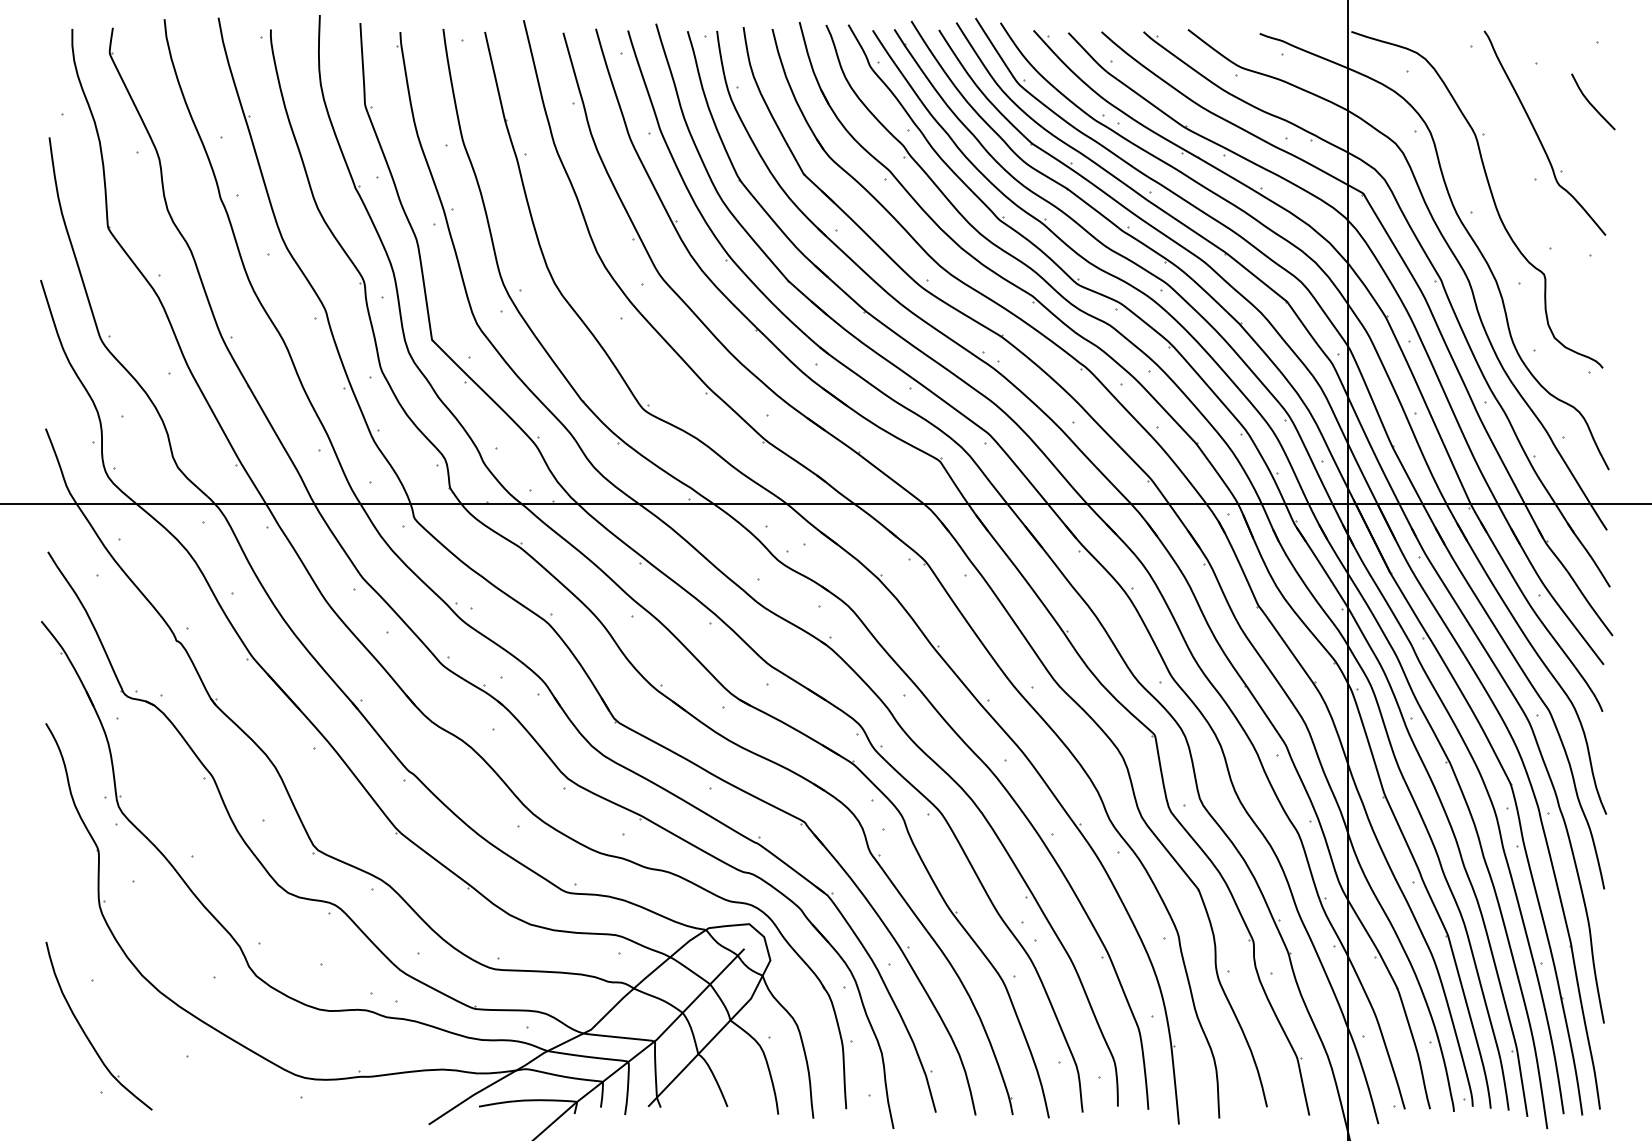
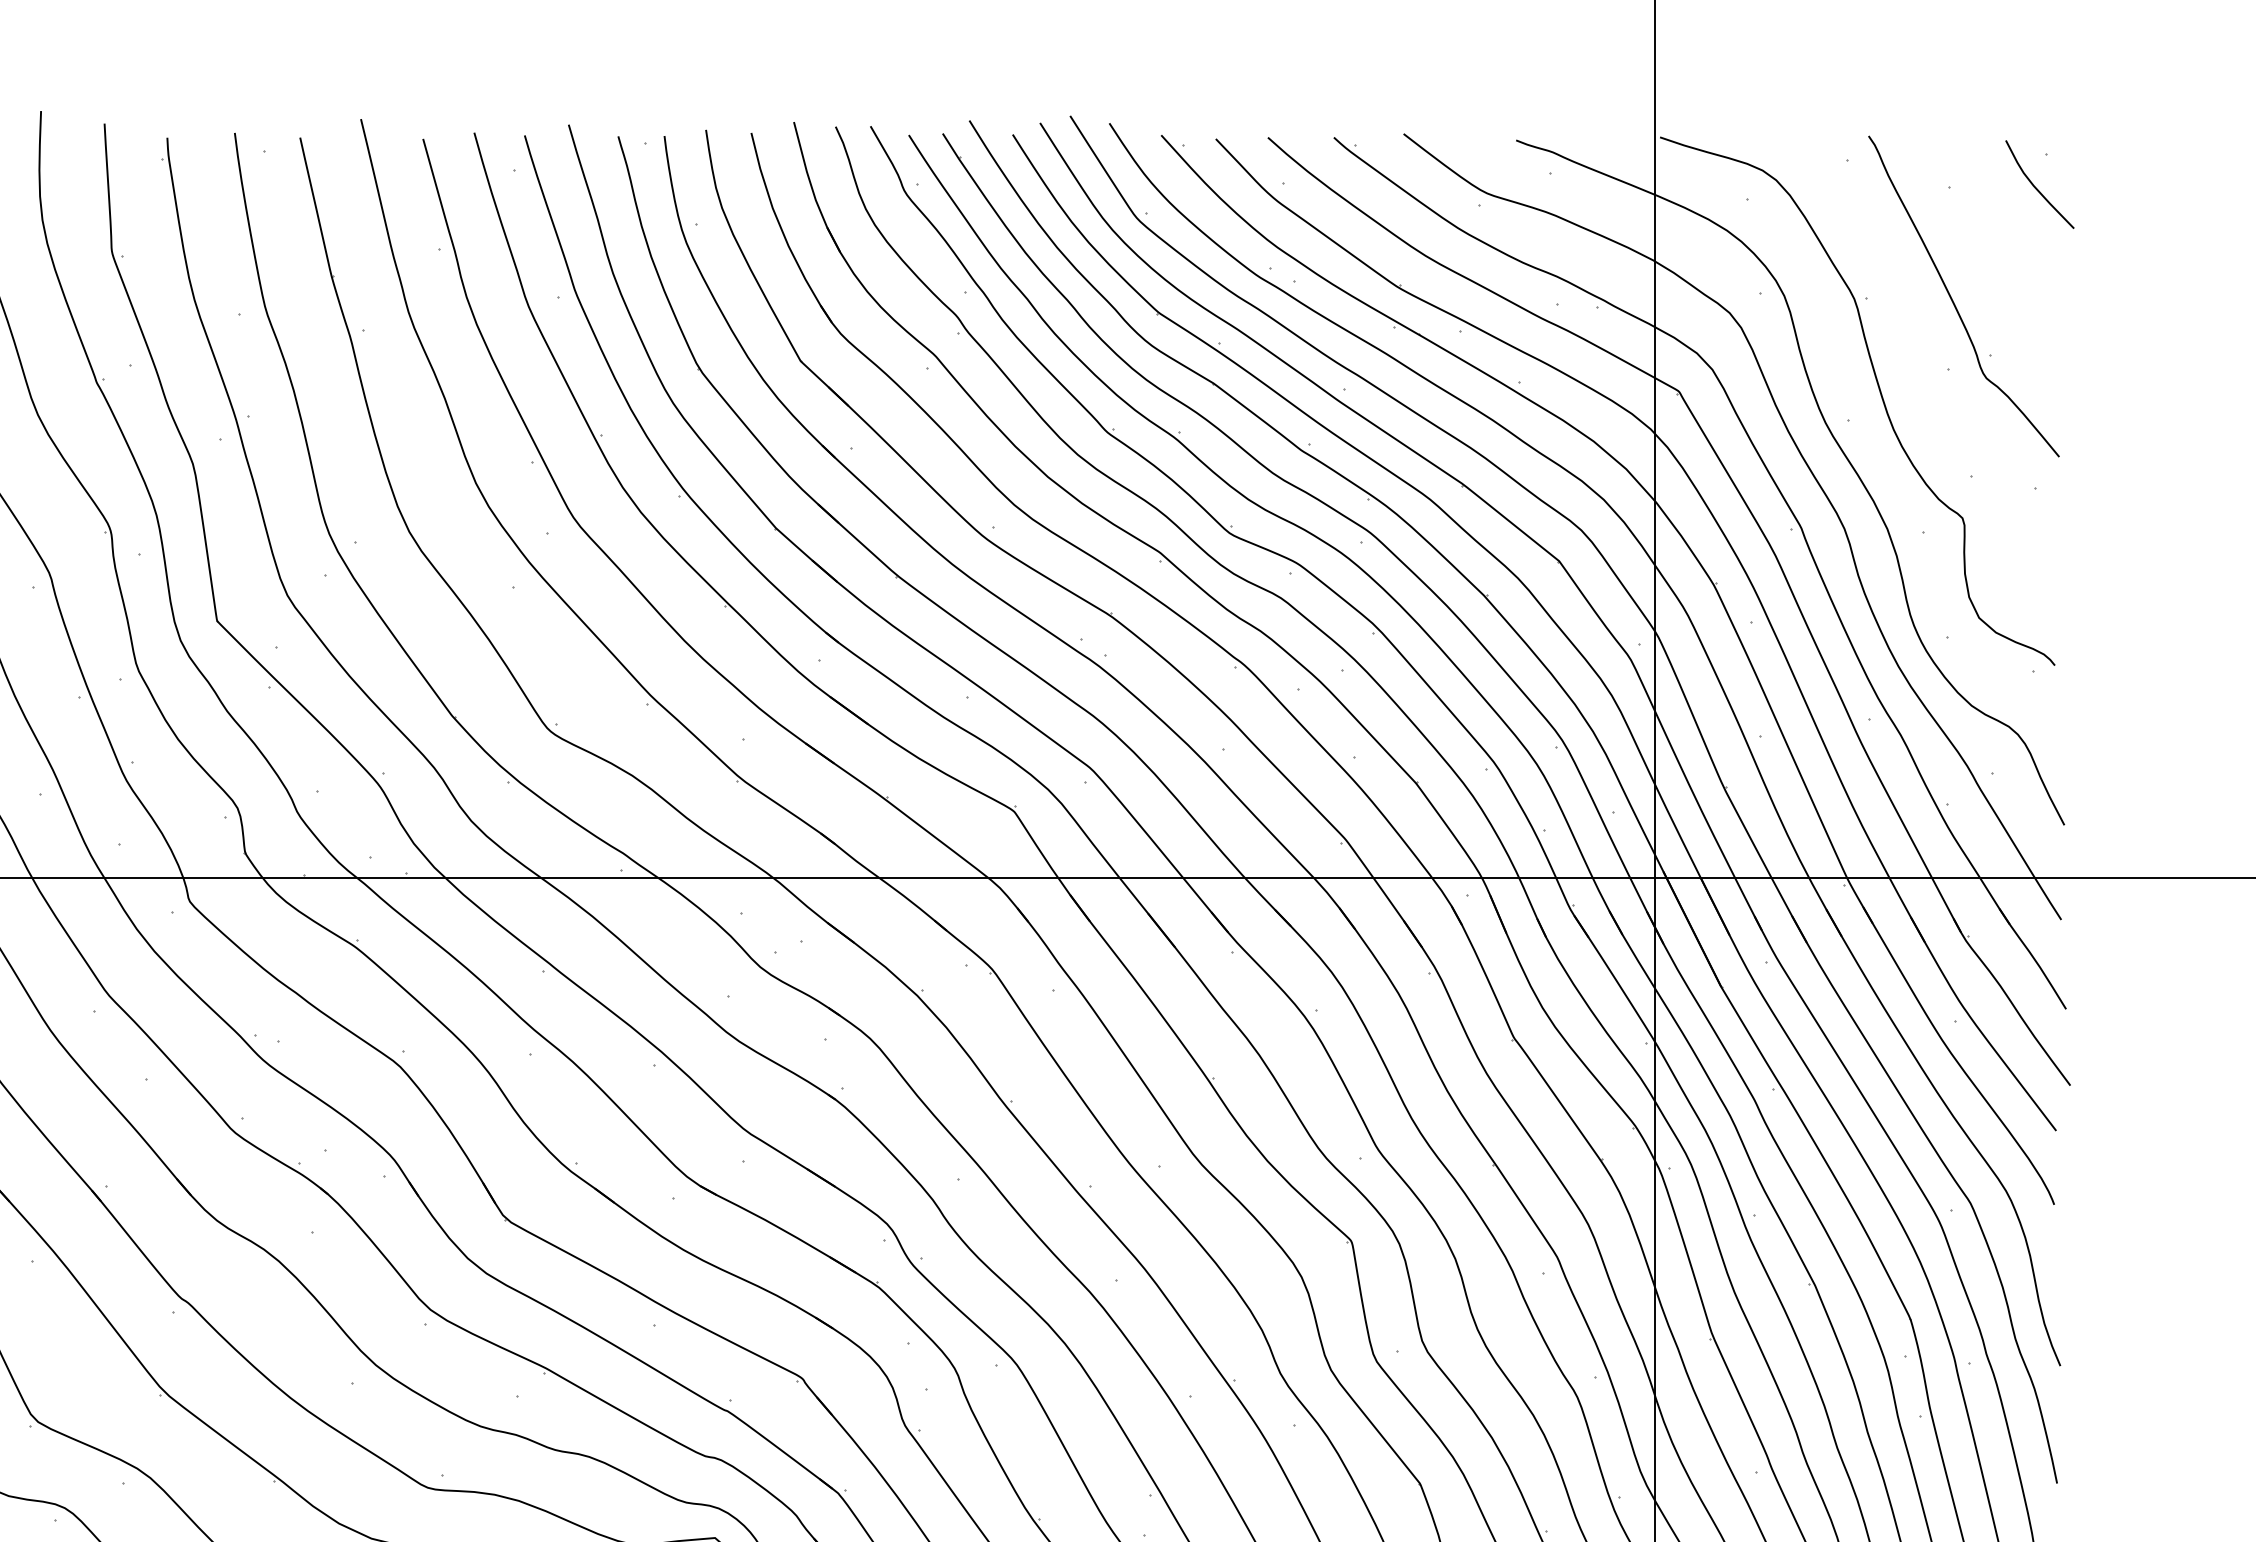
curve: (1591, 103) -> (2036, 187), moved

